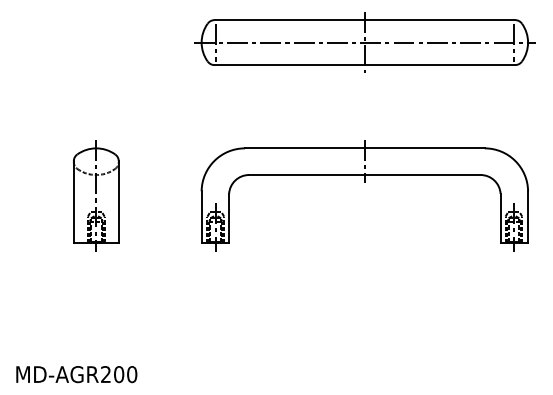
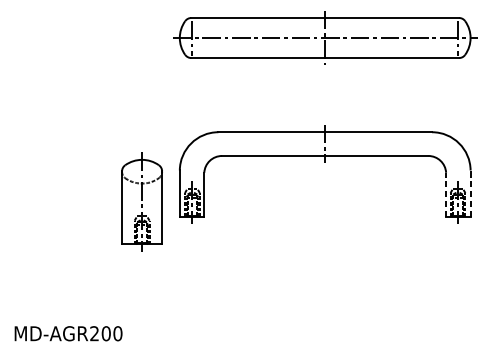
part: (96, 195) -> (142, 201), moved
line: (528, 216) -> (470, 192), solid -> dashed
line: (500, 218) -> (446, 194), solid -> dashed

